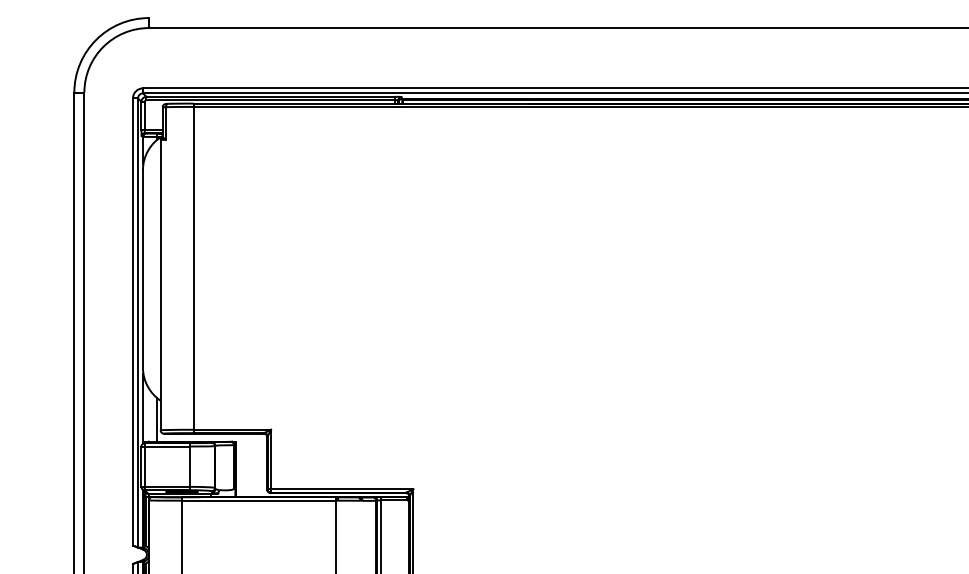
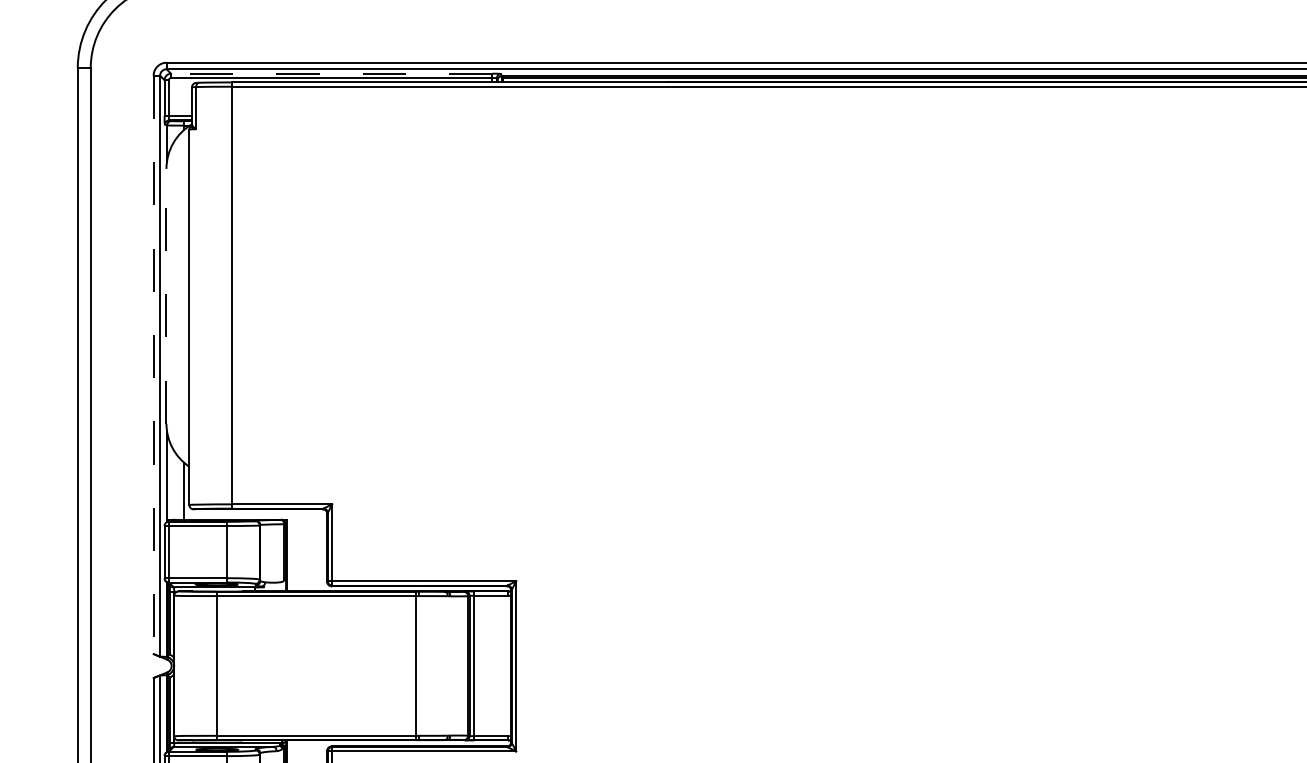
line: (270, 96) -> (331, 73), solid -> dashed
line: (142, 268) -> (166, 295), solid -> dashed
line: (132, 322) -> (153, 365), solid -> dashed

